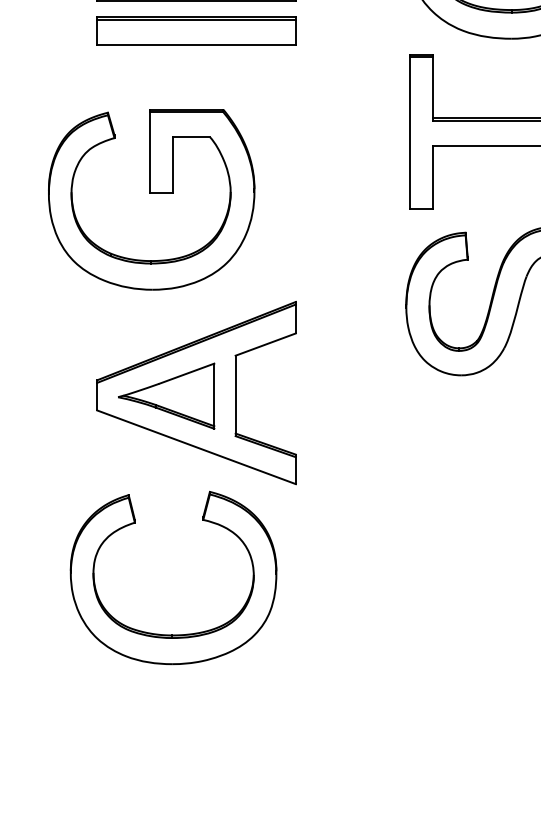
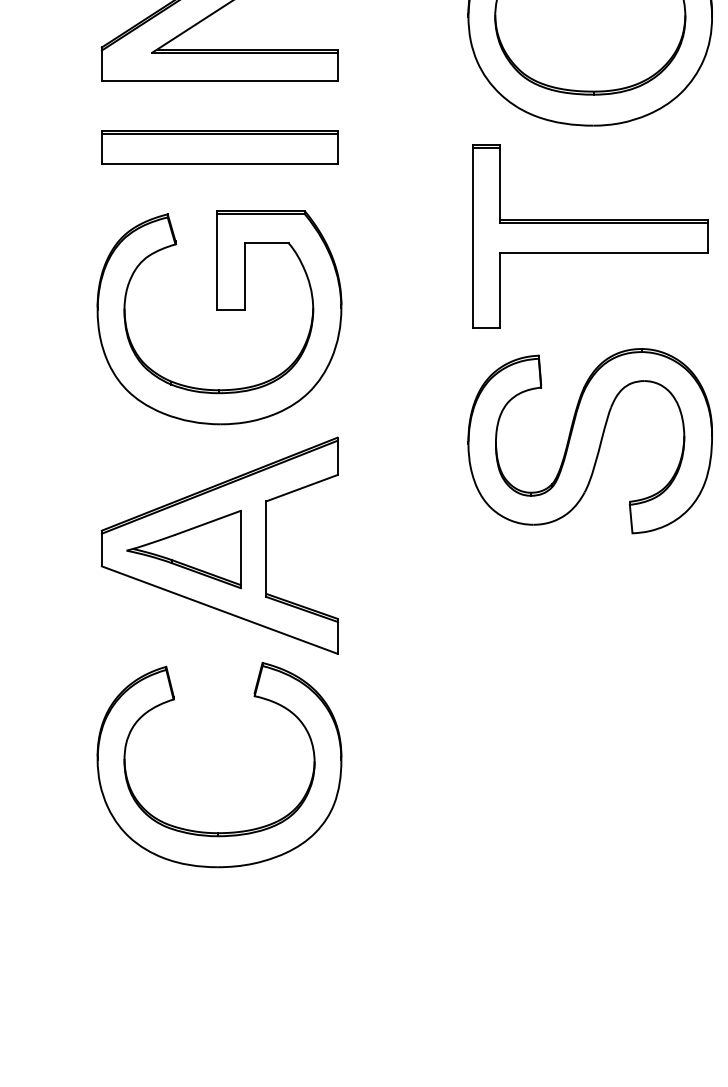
part: (196, 31) -> (219, 147), moved
part: (151, 193) -> (219, 310), moved
part: (182, 634) -> (229, 831), moved

